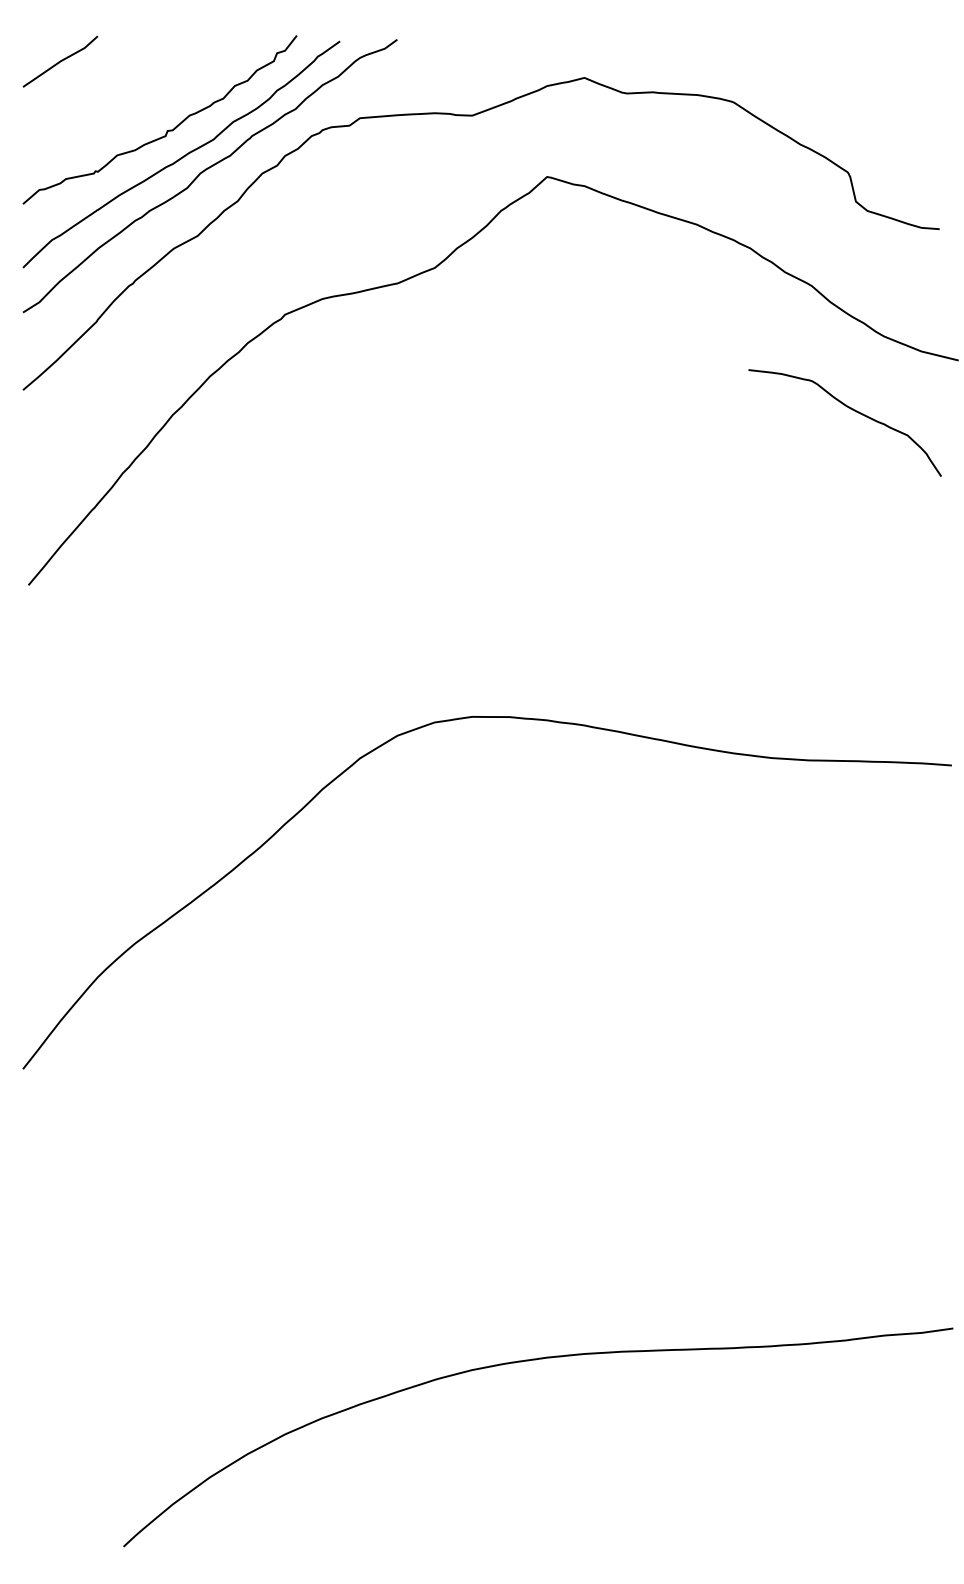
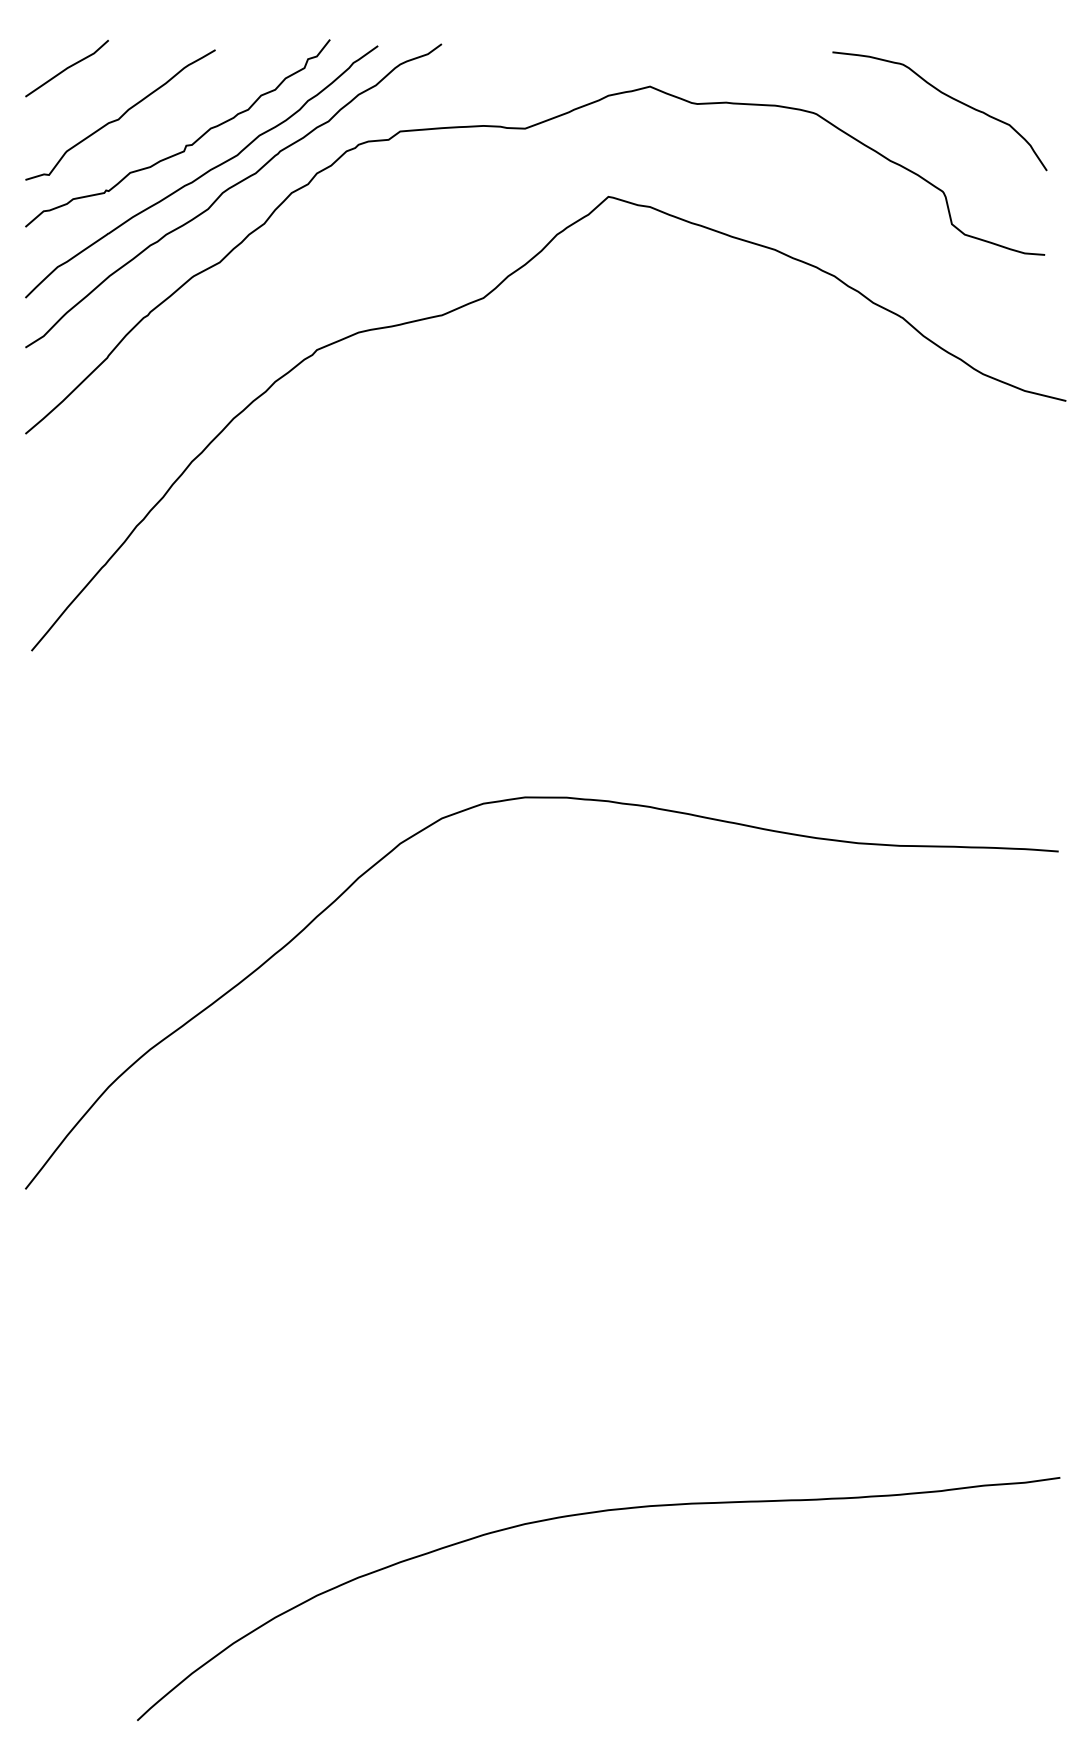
curve: (109, 103) -> (121, 115), added
curve: (850, 409) -> (945, 96), moved

